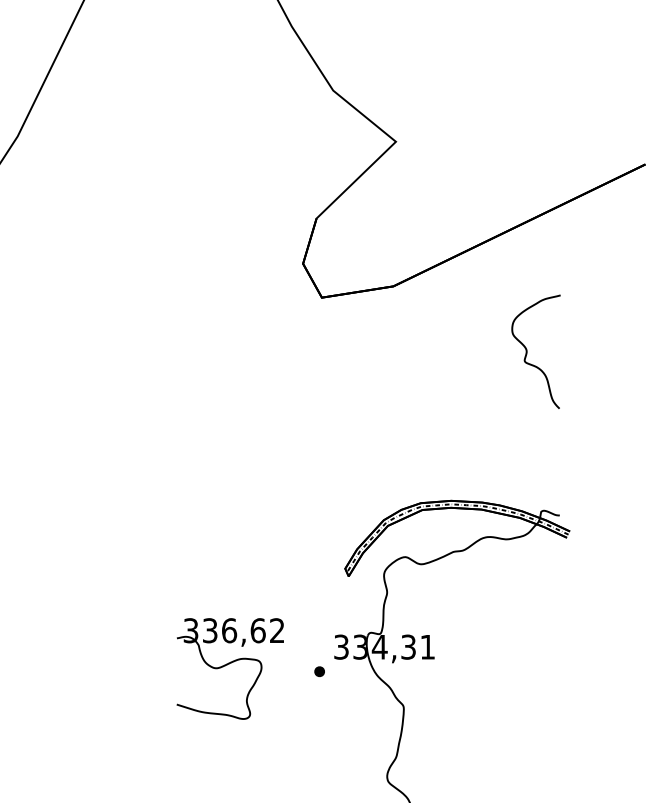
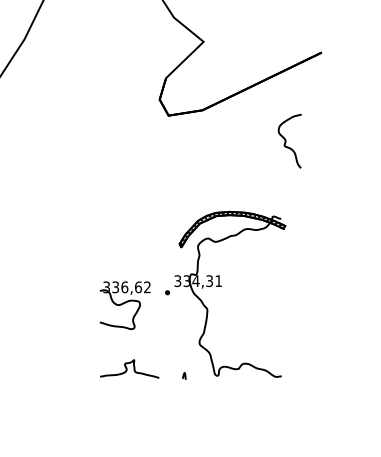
curve: (528, 350) -> (286, 140), moved
part: (228, 669) -> (124, 305), moved

